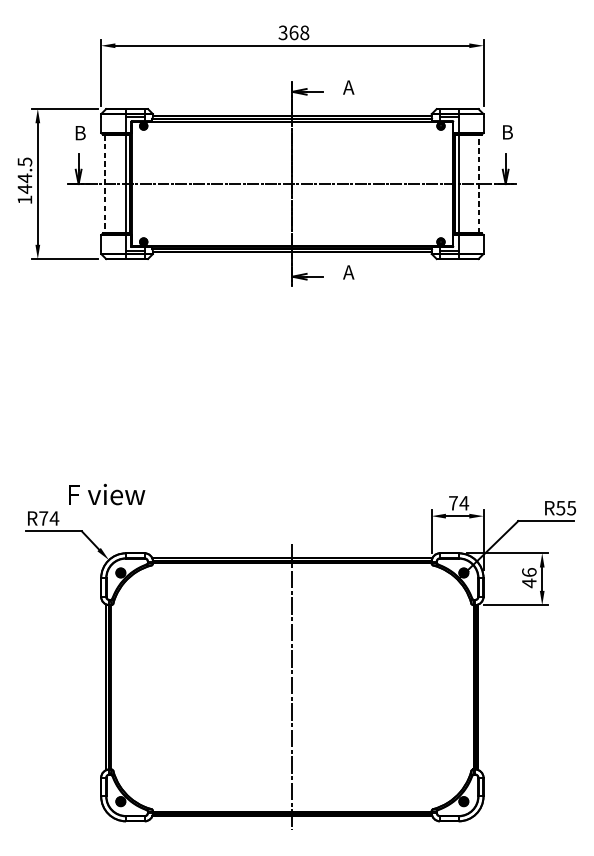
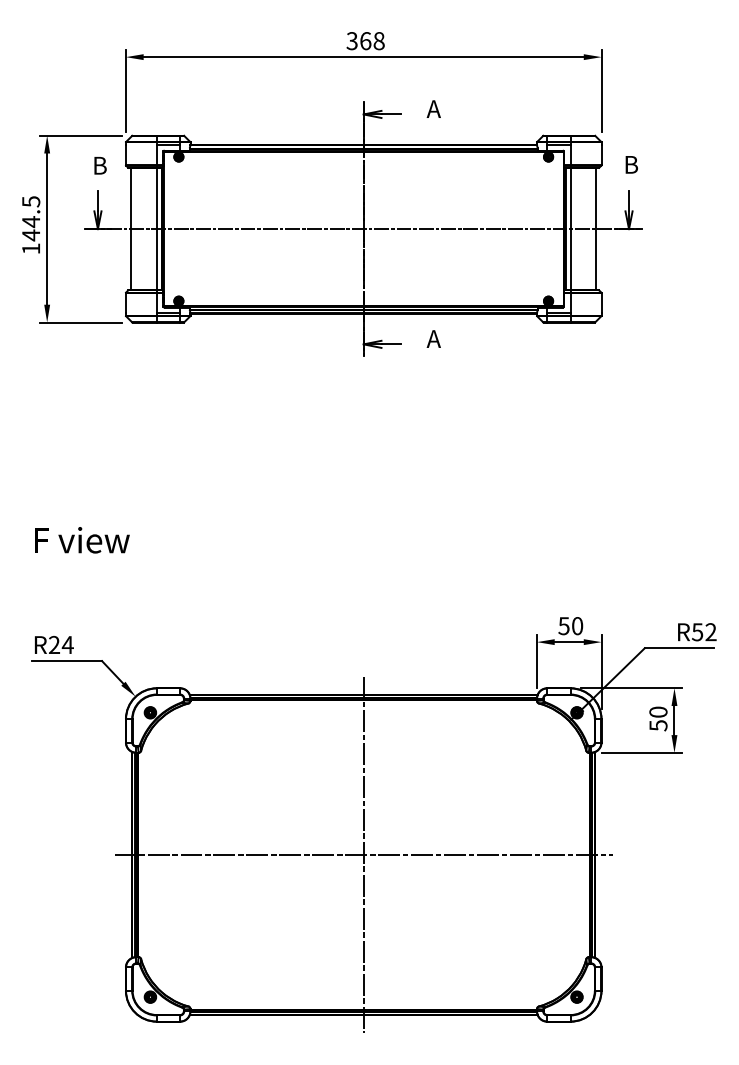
line: (479, 183) -> (596, 228), dashed -> solid
line: (105, 184) -> (131, 229), dashed -> solid
text: (107, 494) -> (82, 540), moved
text: (458, 503) -> (570, 626), 74 -> 50
text: (571, 508) -> (710, 632), R55 -> R52
text: (43, 518) -> (54, 644), R74 -> R24
text: (529, 577) -> (658, 718), 46 -> 50
line: (292, 686) -> (363, 854), added

